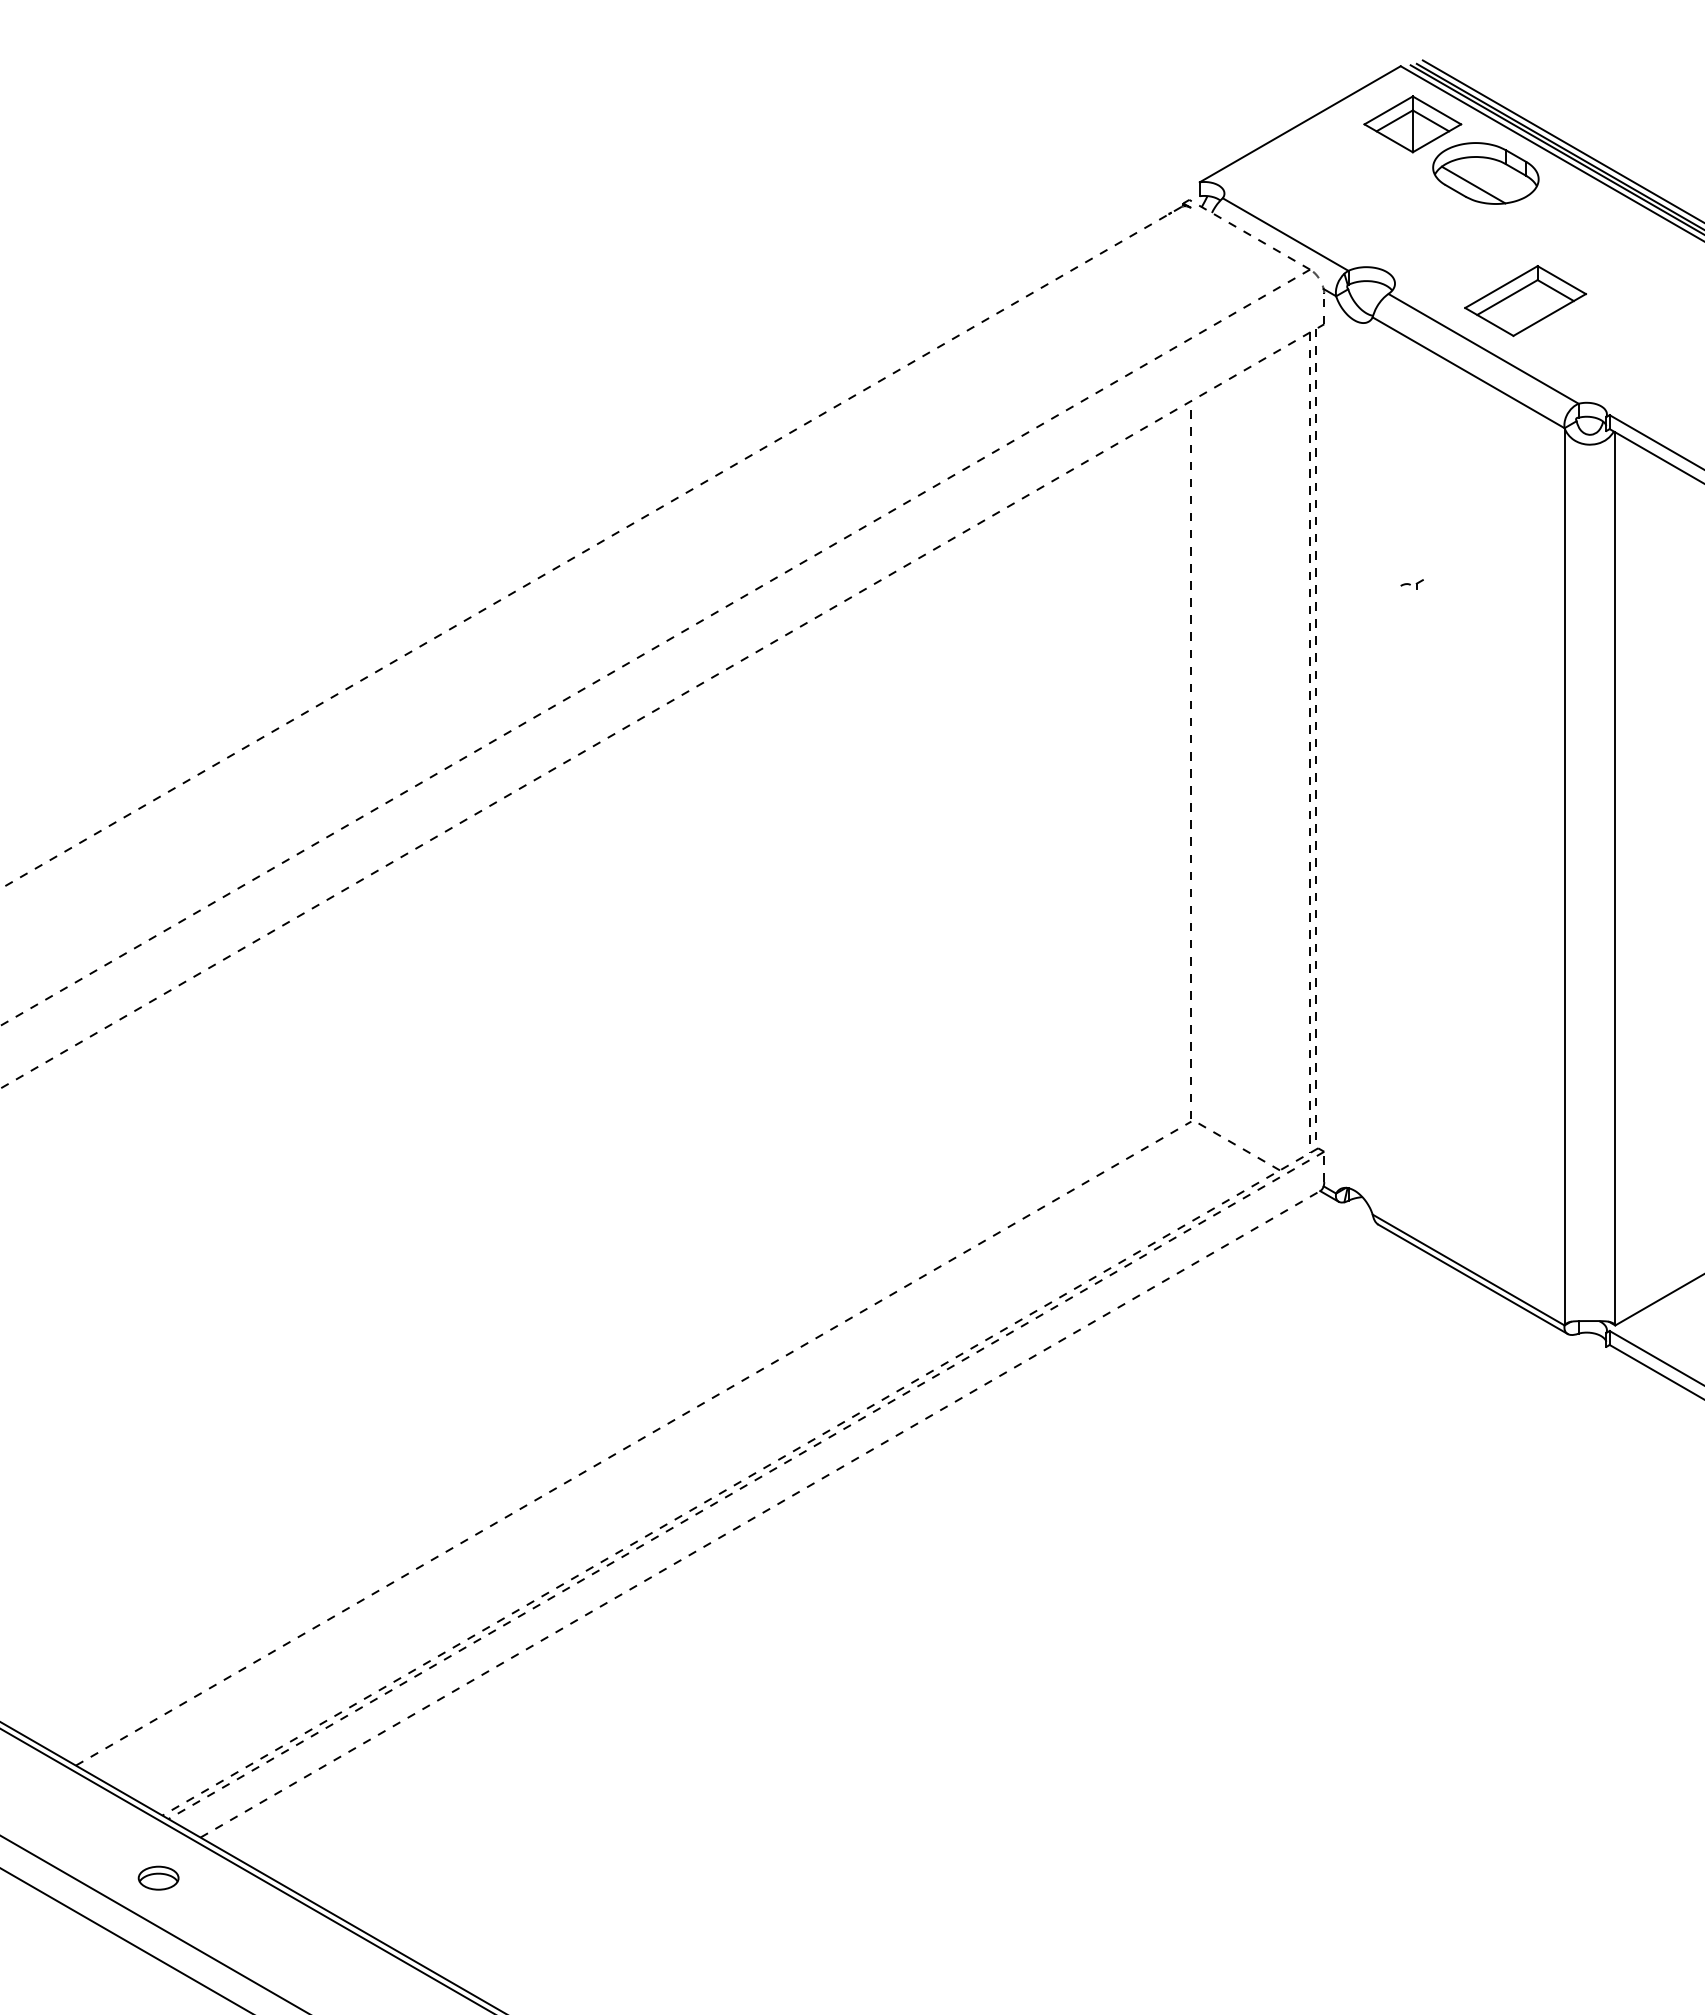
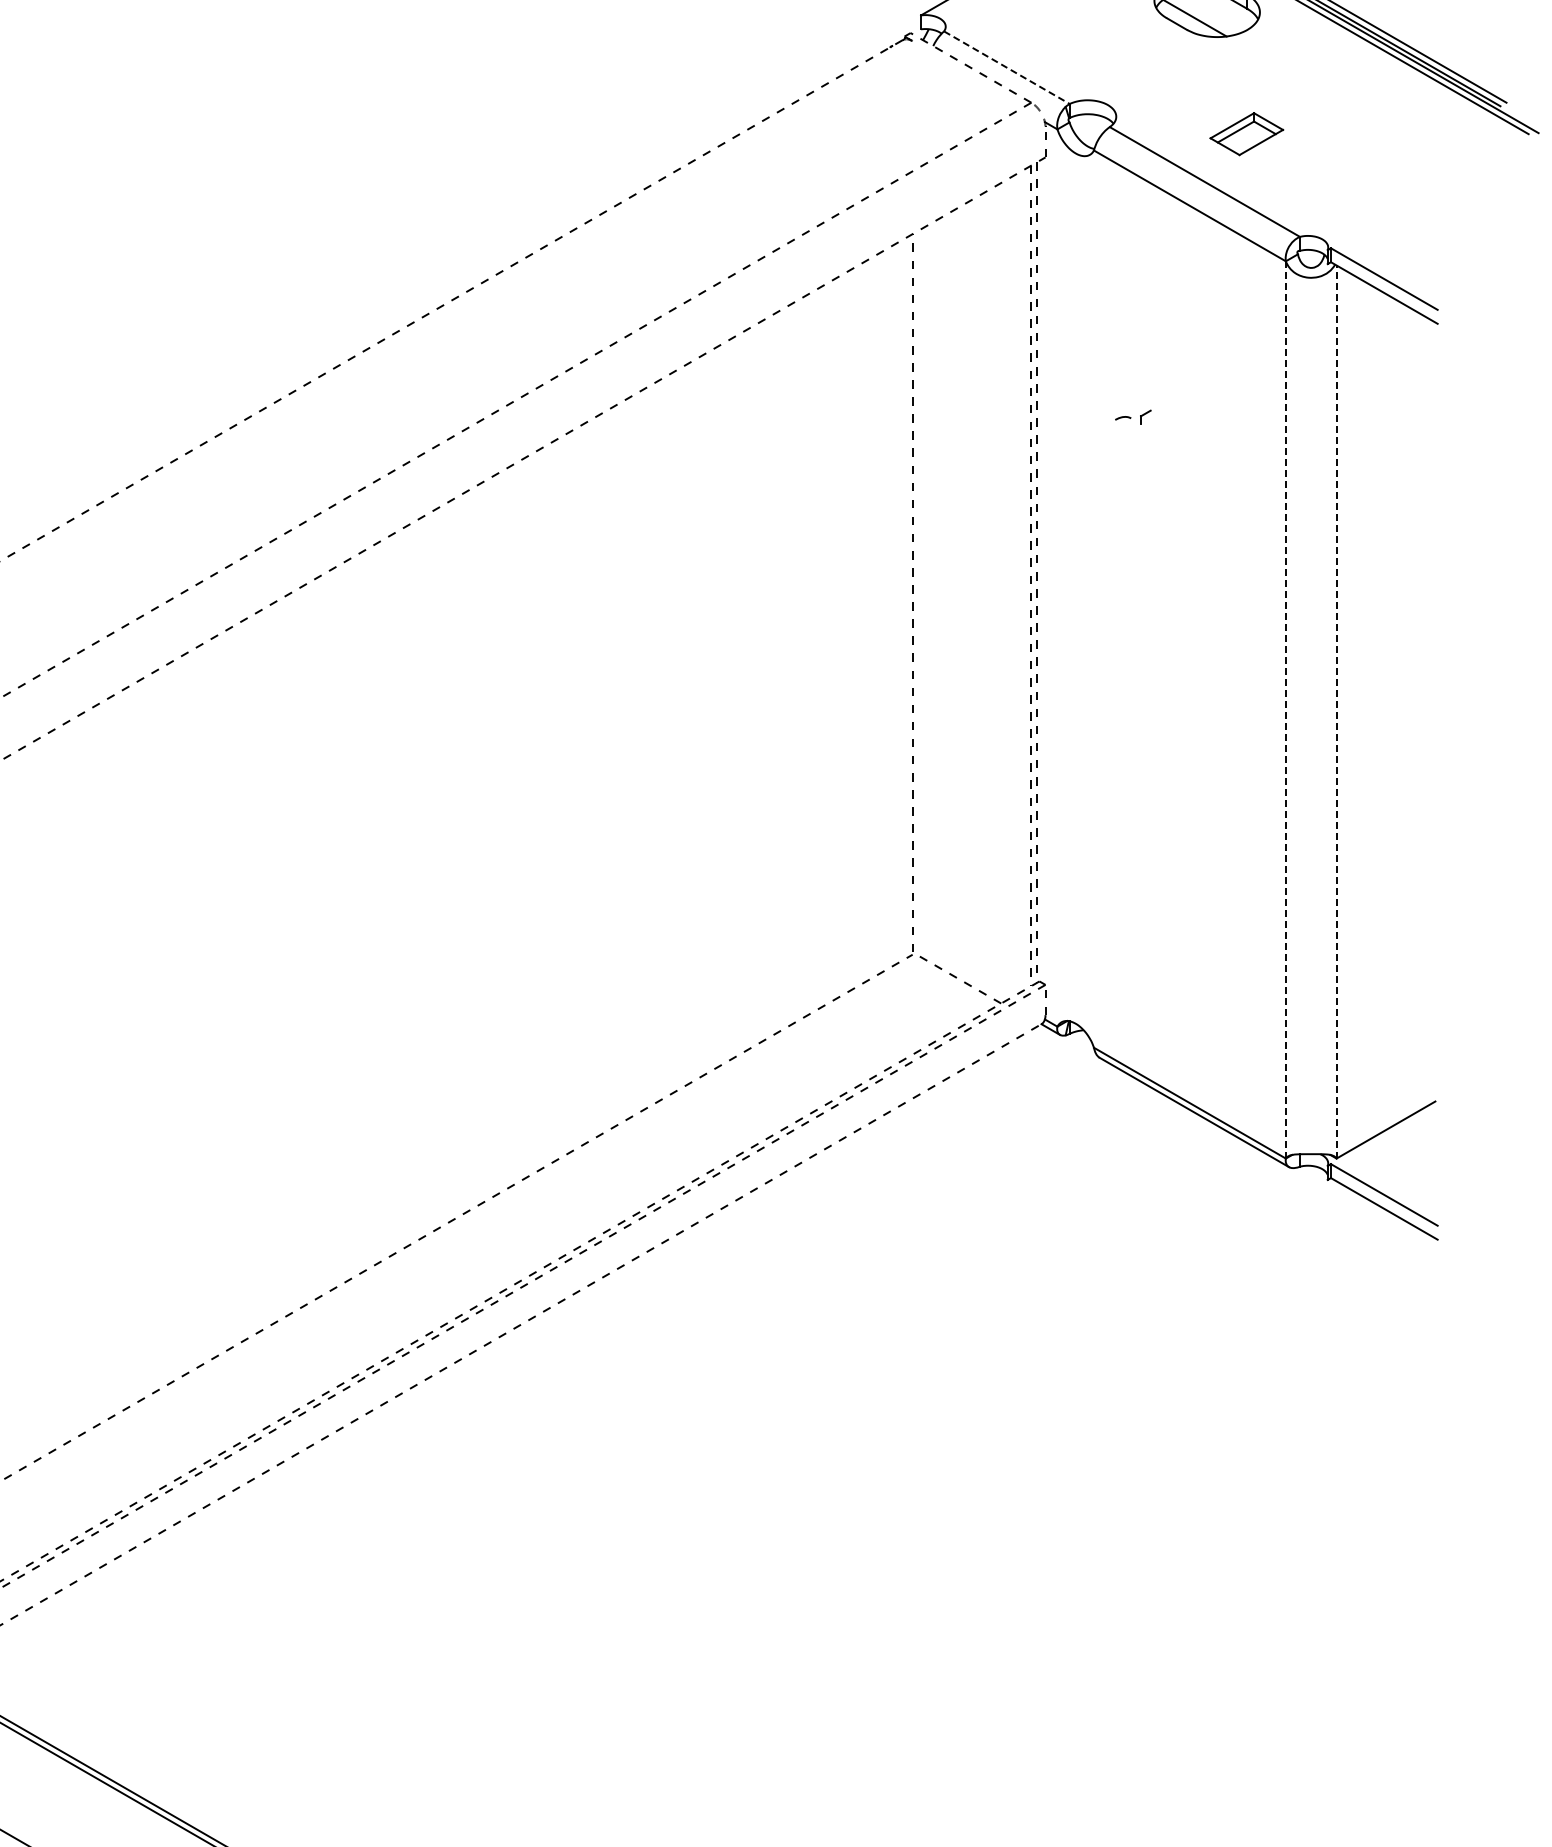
line: (1285, 234) -> (1006, 67), solid -> dashed
part: (1525, 300) -> (1246, 133), size x0.6
part: (1411, 584) -> (1132, 417), size x1.6
line: (1564, 876) -> (1285, 709), solid -> dashed
line: (1615, 878) -> (1336, 711), solid -> dashed

